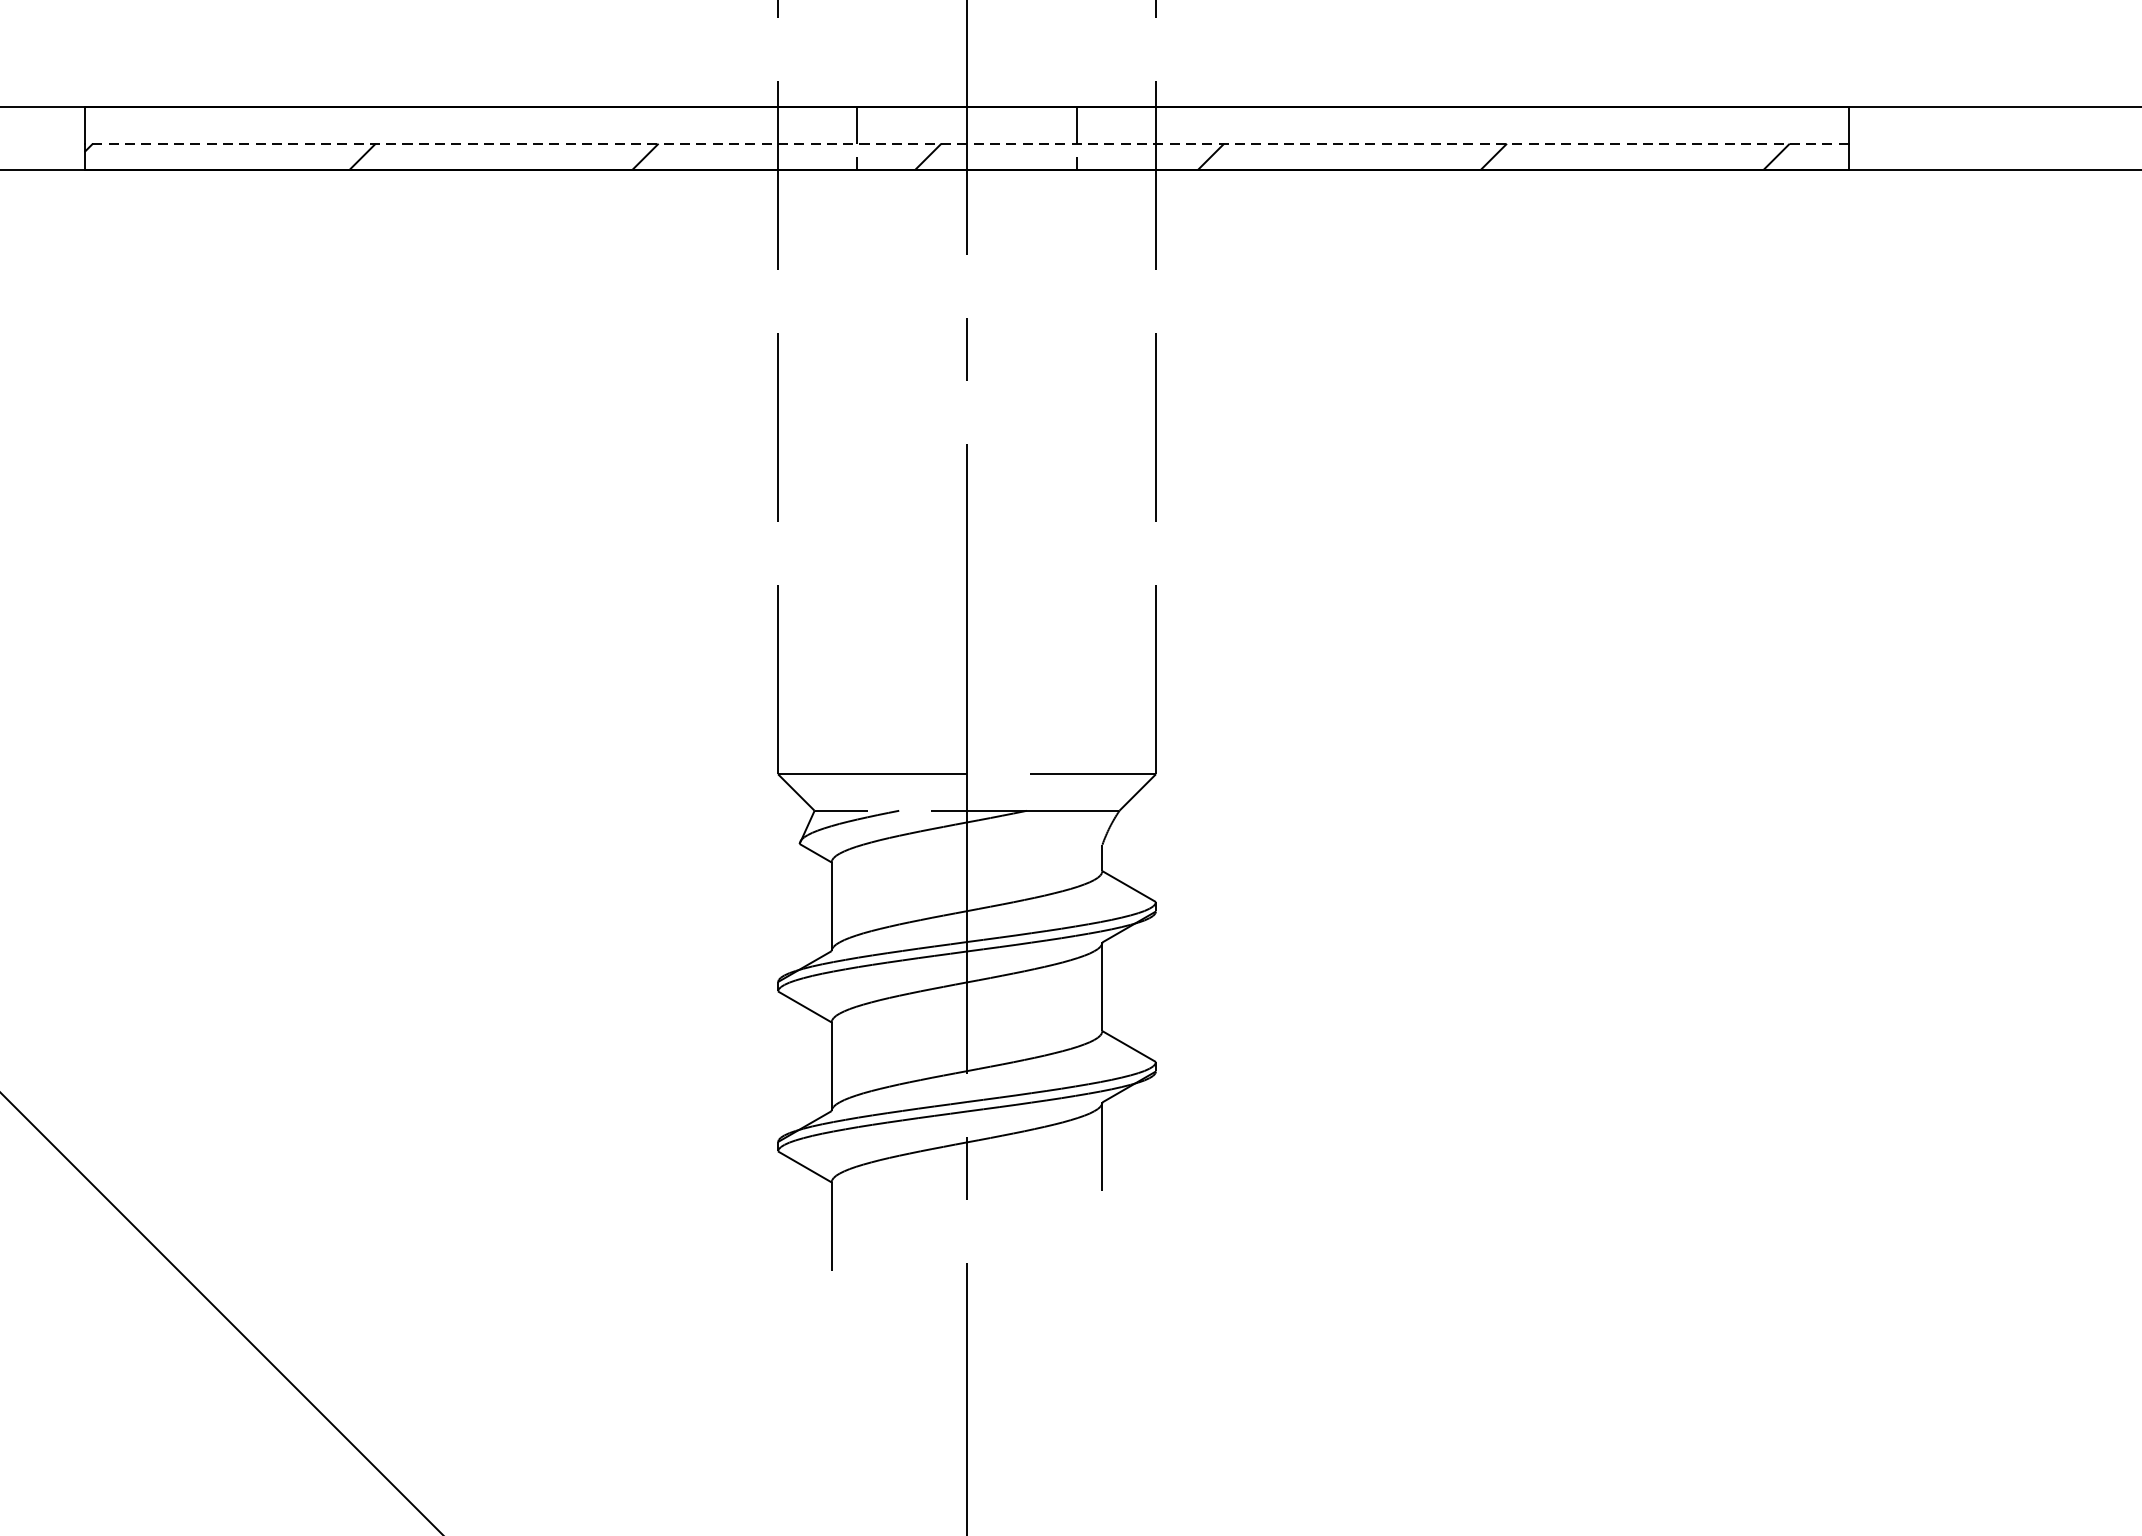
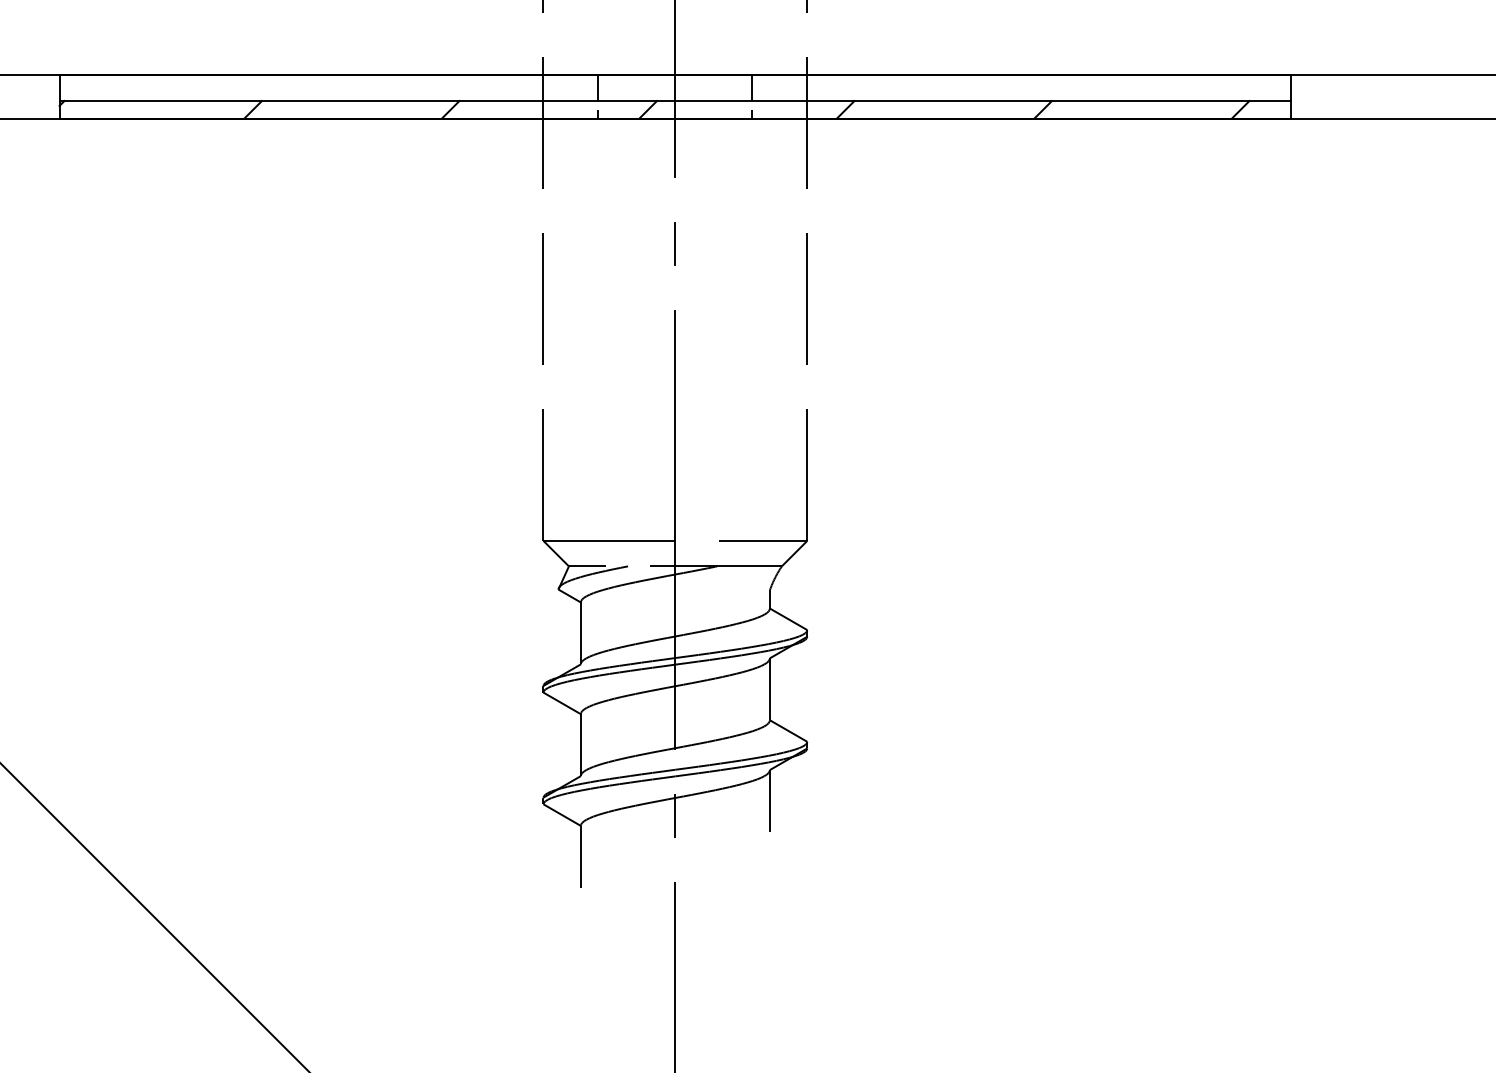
line: (967, 145) -> (675, 101), dashed -> solid

